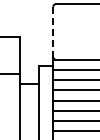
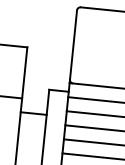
line: (53, 32) -> (73, 45), dashed -> solid

